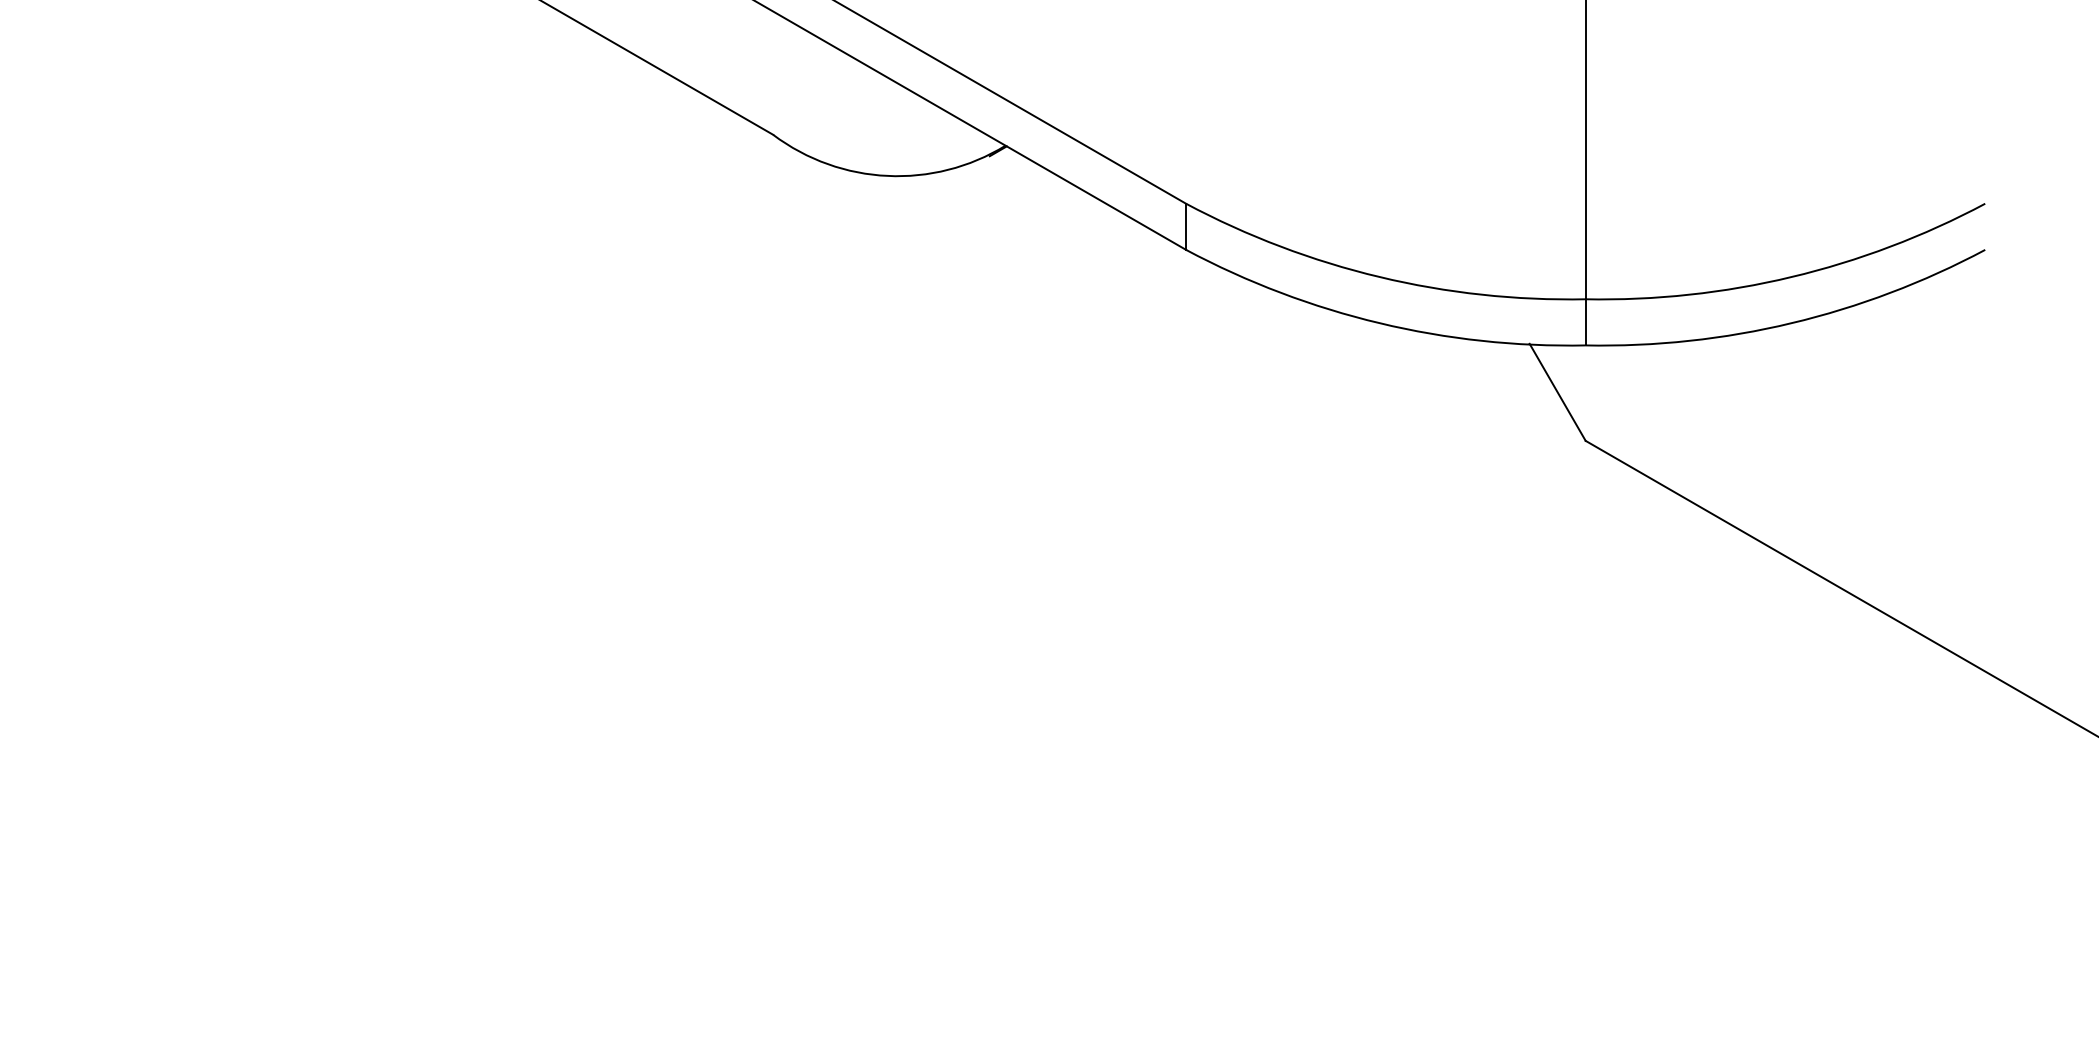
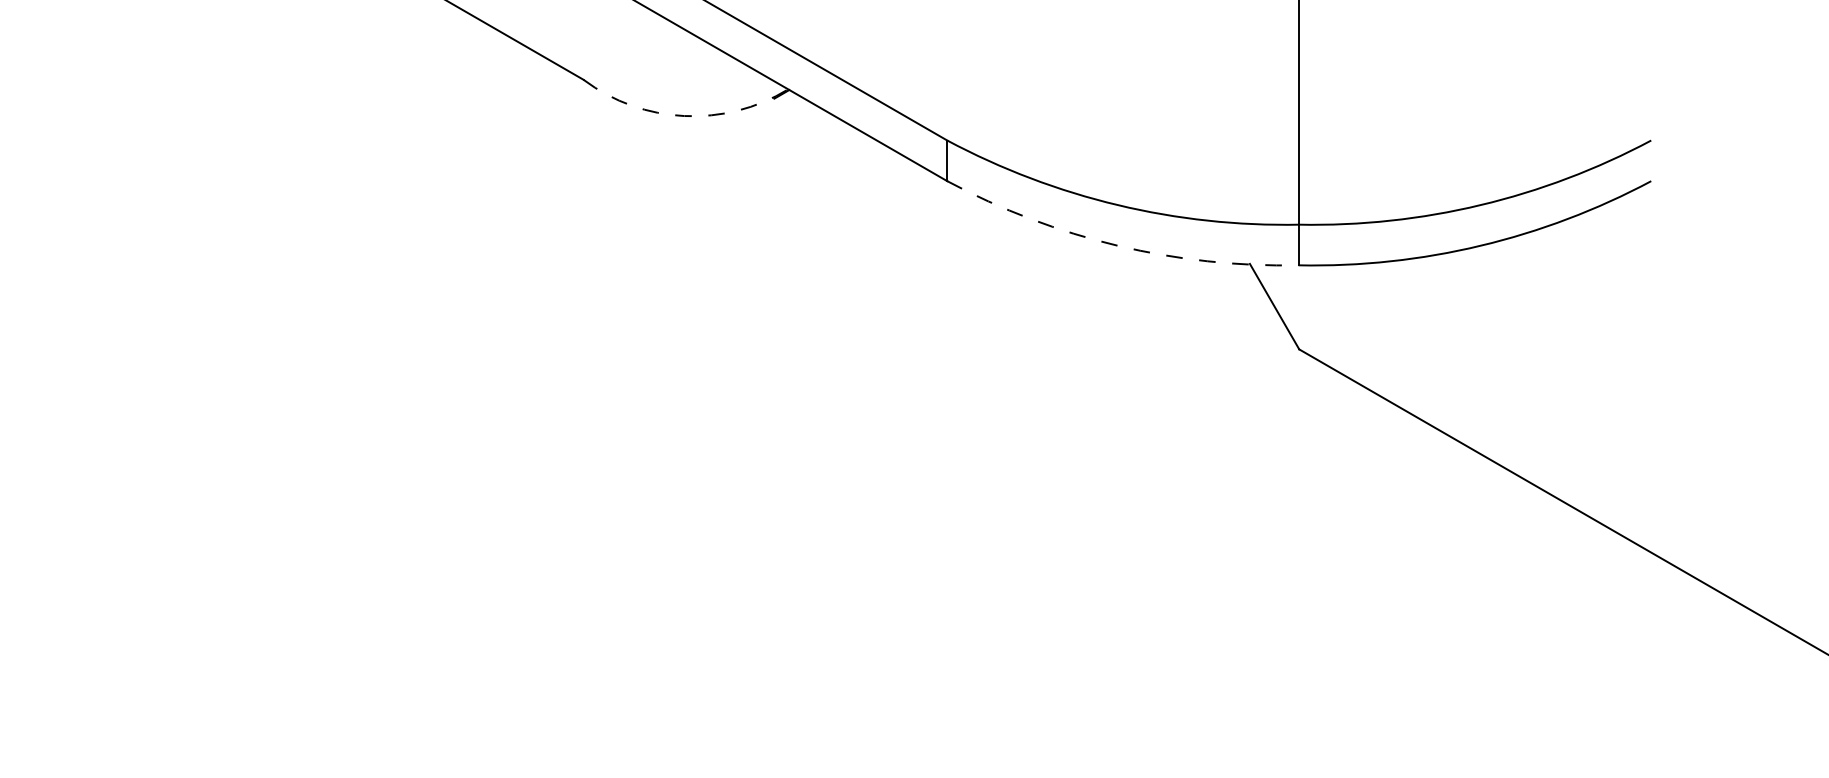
arc: (887, 175) -> (684, 115), solid -> dashed
arc: (1379, 323) -> (1117, 246), solid -> dashed

